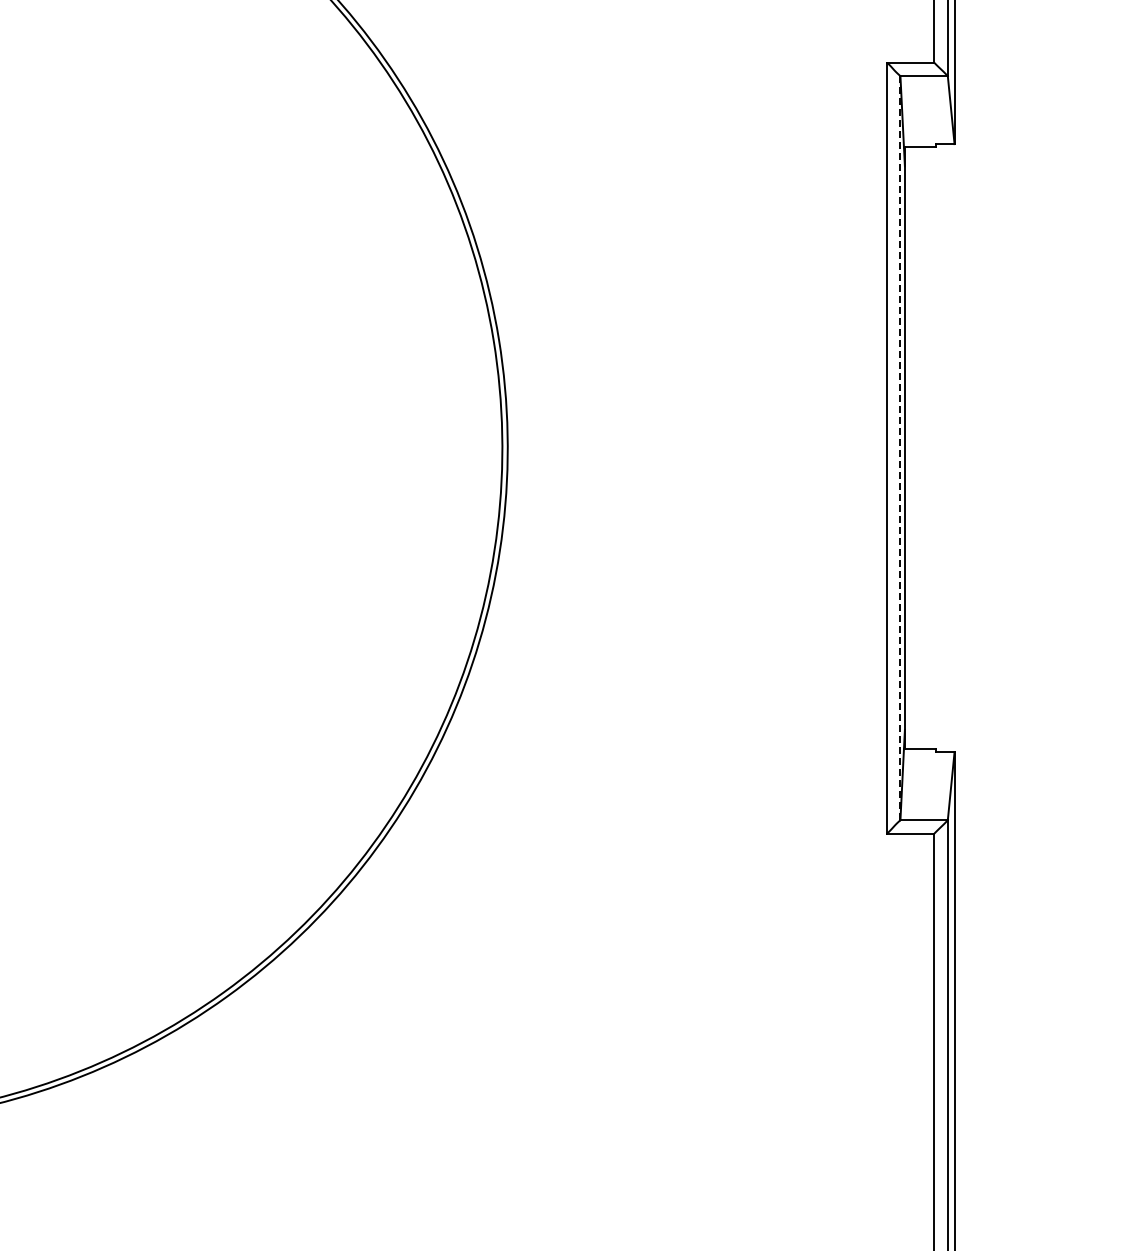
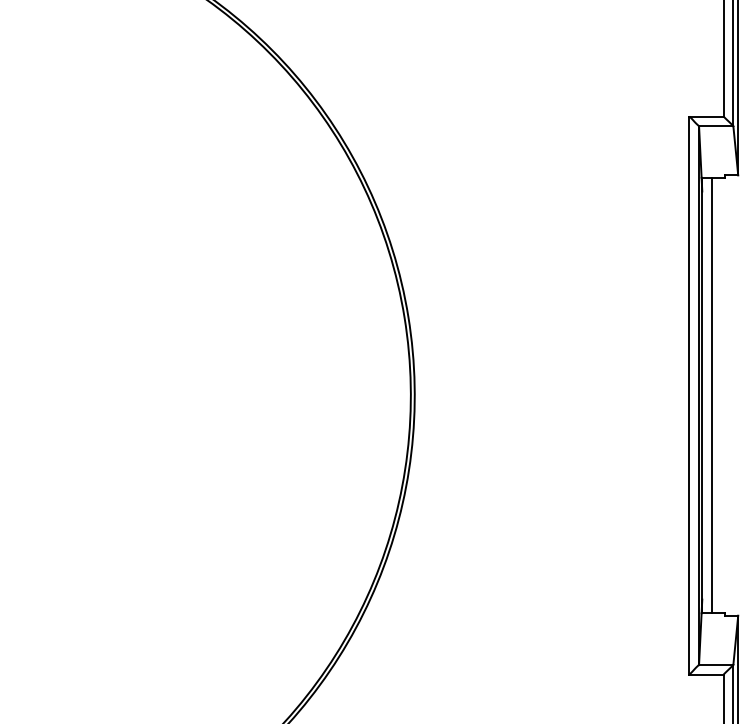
line: (918, 447) -> (712, 395), added
line: (900, 448) -> (699, 395), dashed -> solid

